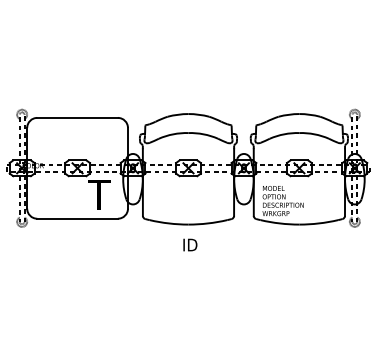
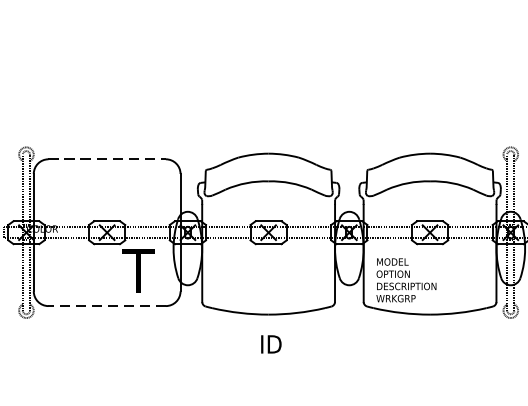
line: (78, 117) -> (108, 158), solid -> dashed
line: (77, 218) -> (107, 305), solid -> dashed

